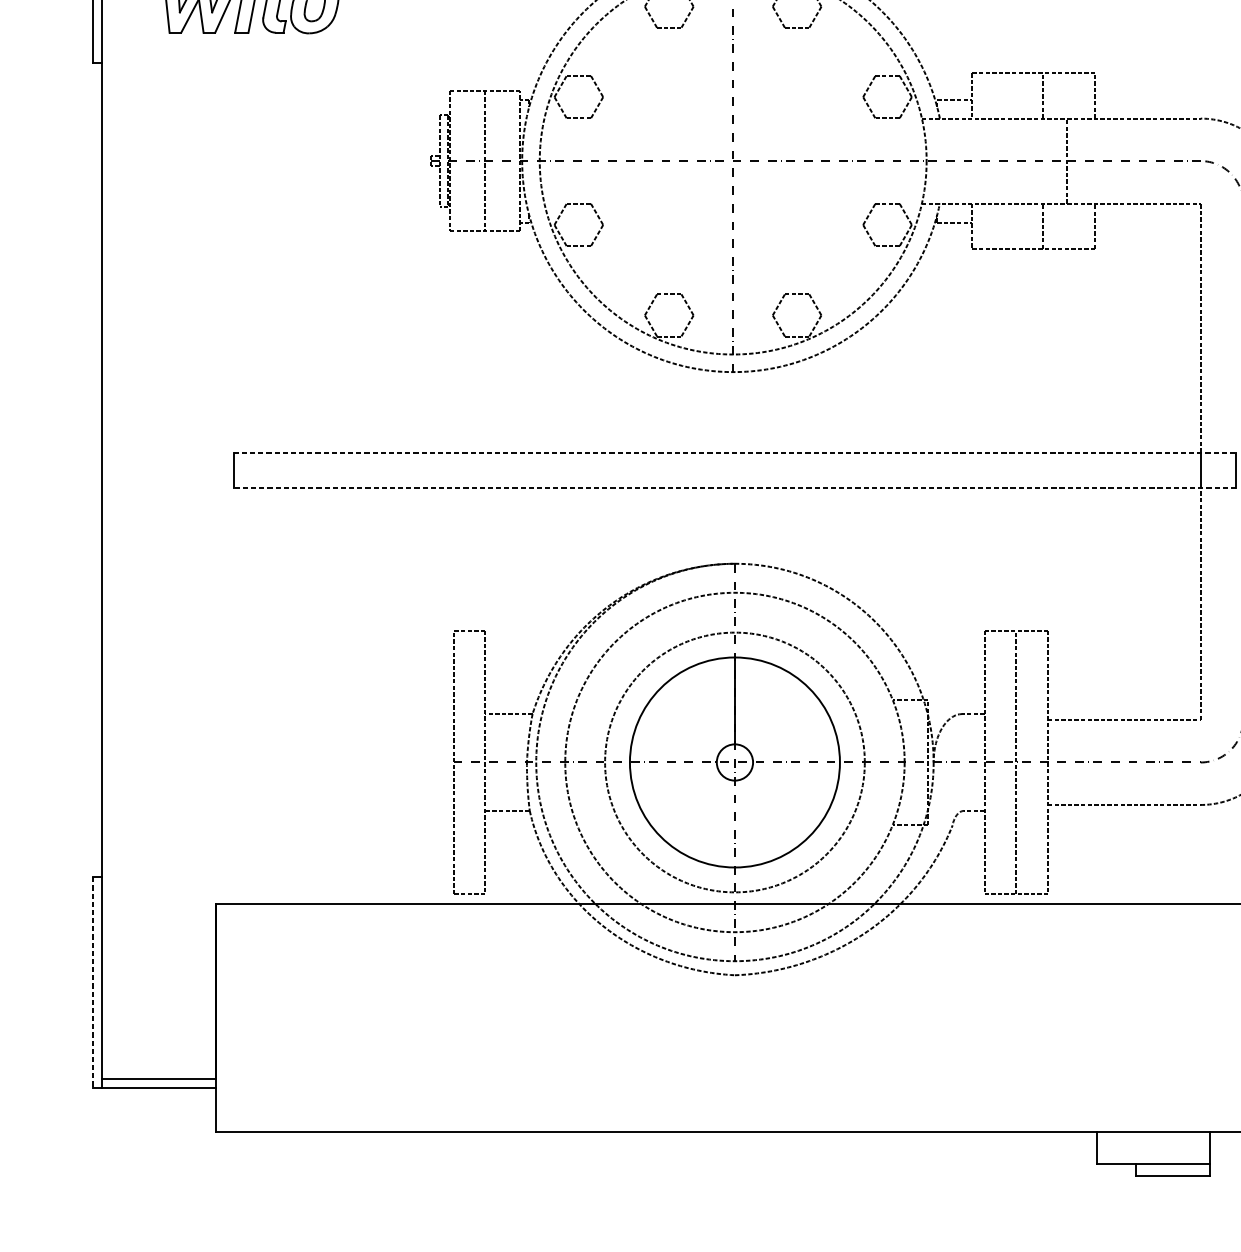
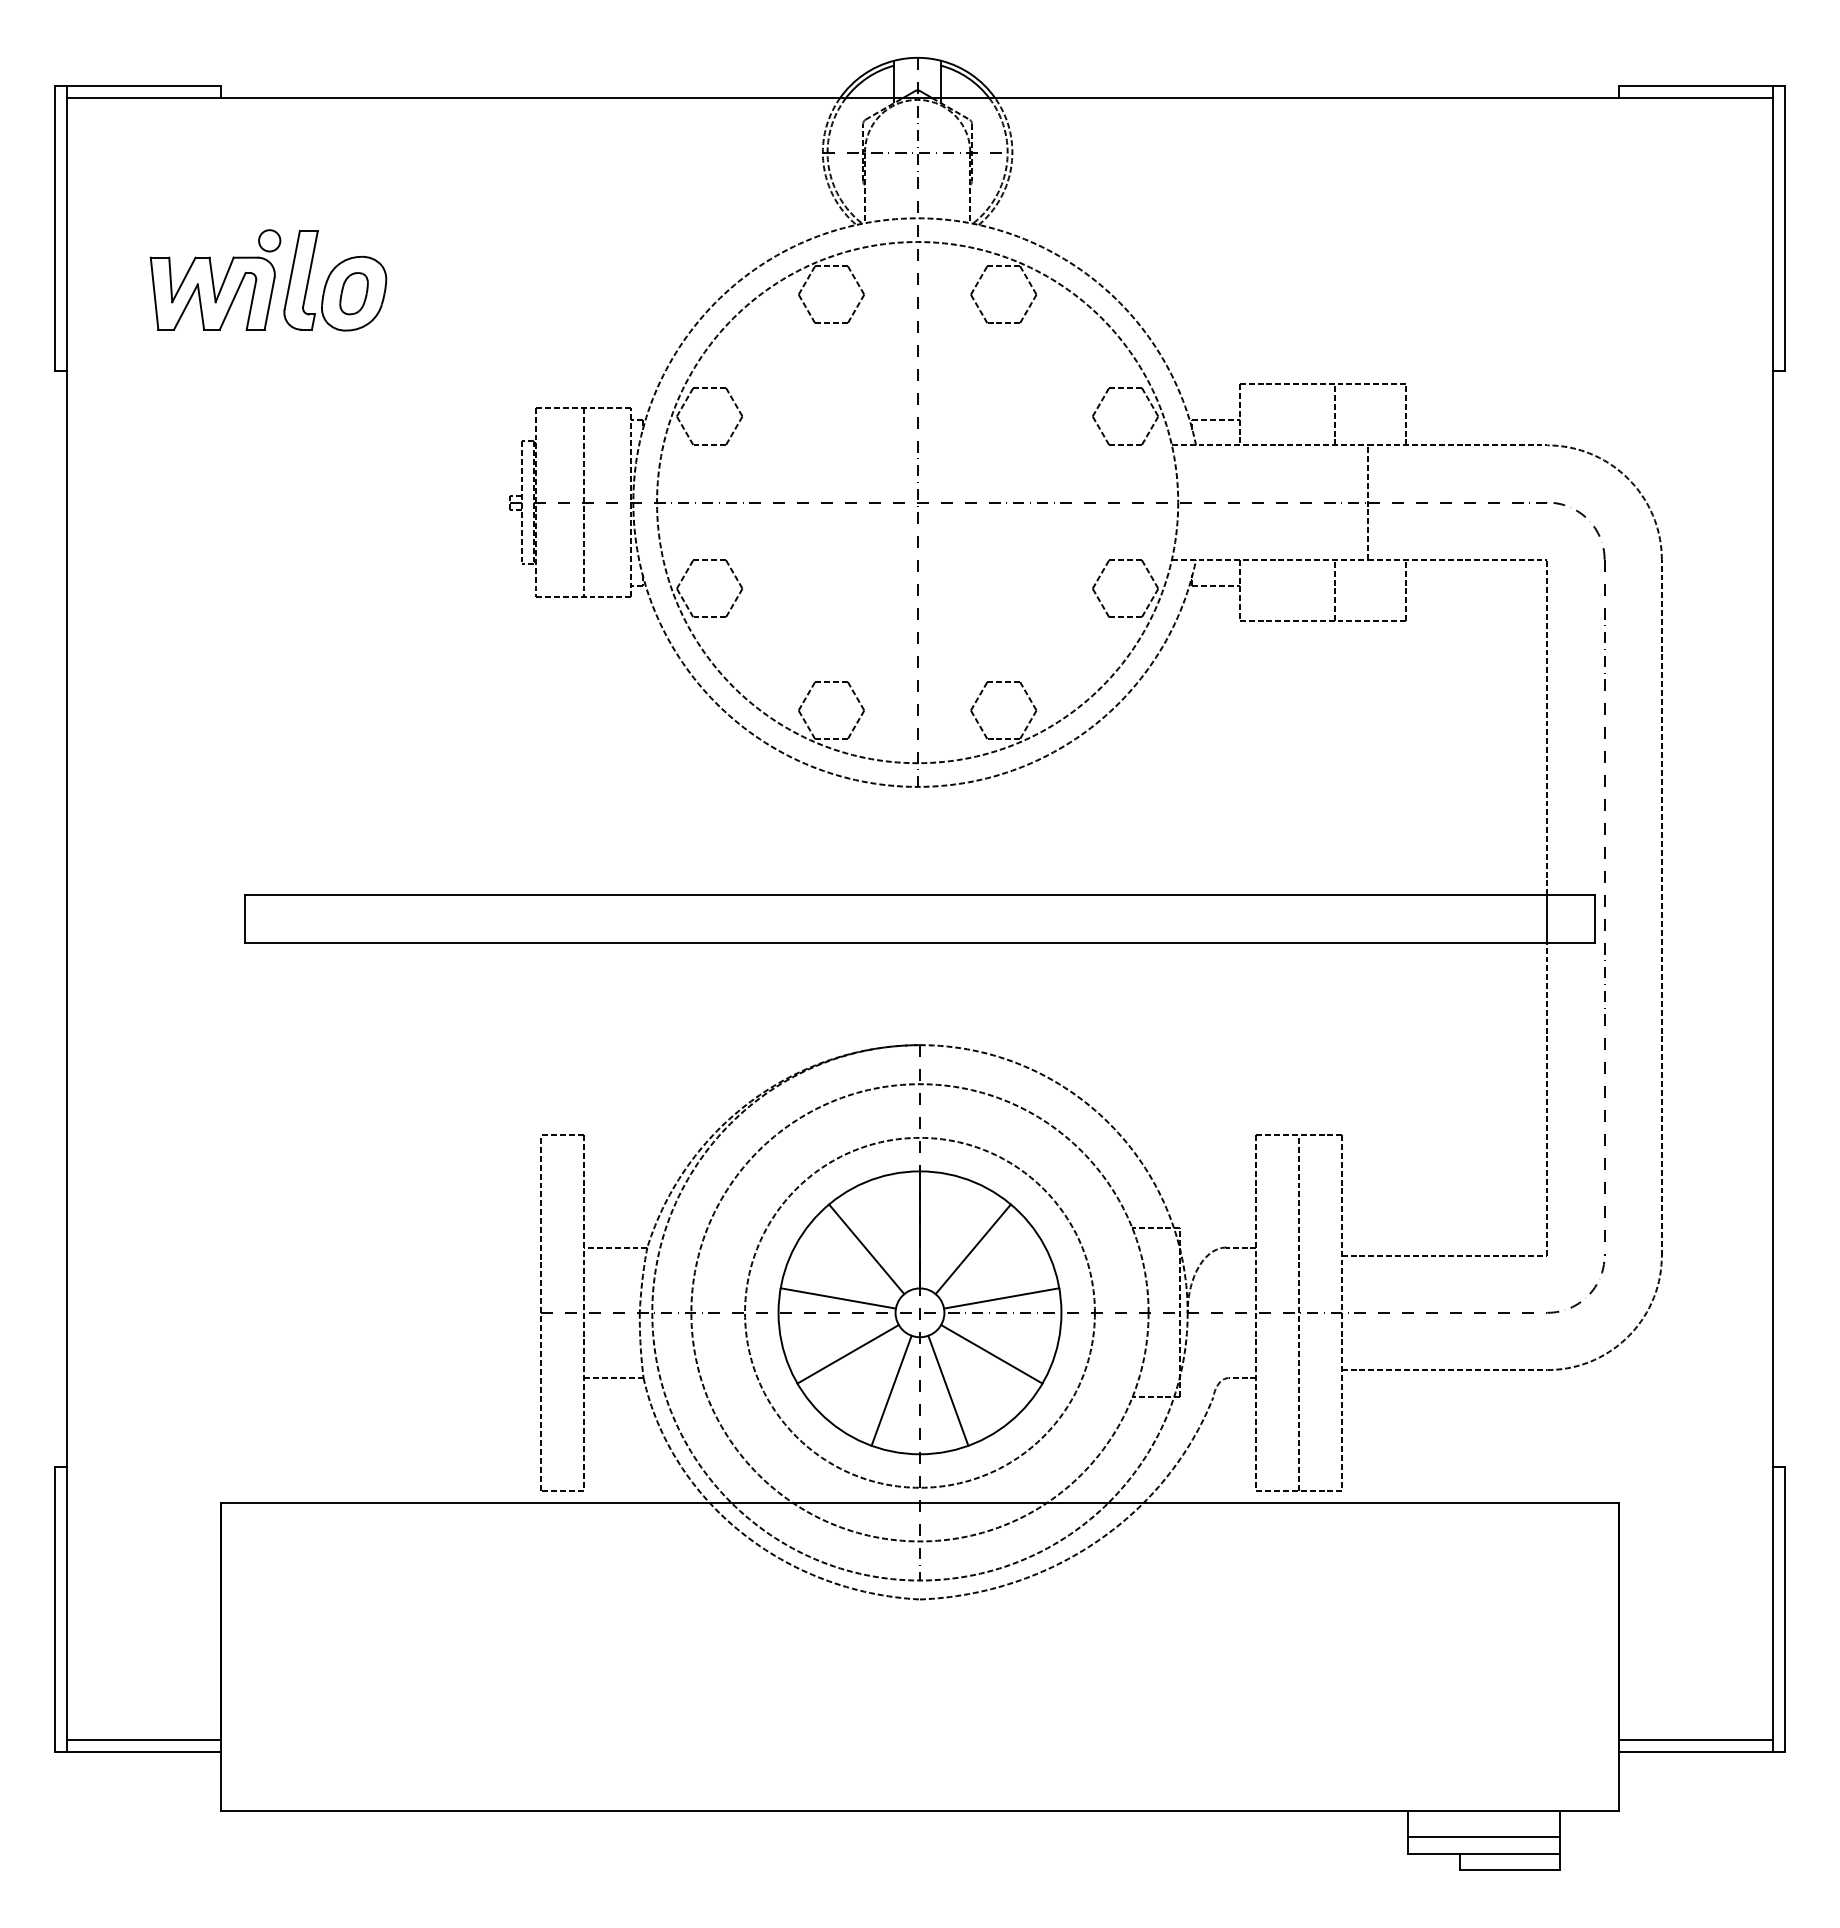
line: (735, 452) -> (920, 895), dashed -> solid
line: (734, 487) -> (919, 942), dashed -> solid
line: (695, 715) -> (866, 1249), added
line: (773, 715) -> (972, 1249), added
line: (673, 751) -> (837, 1298), added
line: (795, 751) -> (1001, 1298), added
line: (681, 793) -> (847, 1354), added
line: (788, 793) -> (991, 1354), added
line: (713, 820) -> (891, 1390), added
line: (756, 820) -> (948, 1390), added
line: (93, 983) -> (55, 1610), dashed -> solid
line: (1153, 1151) -> (1483, 1836), added

